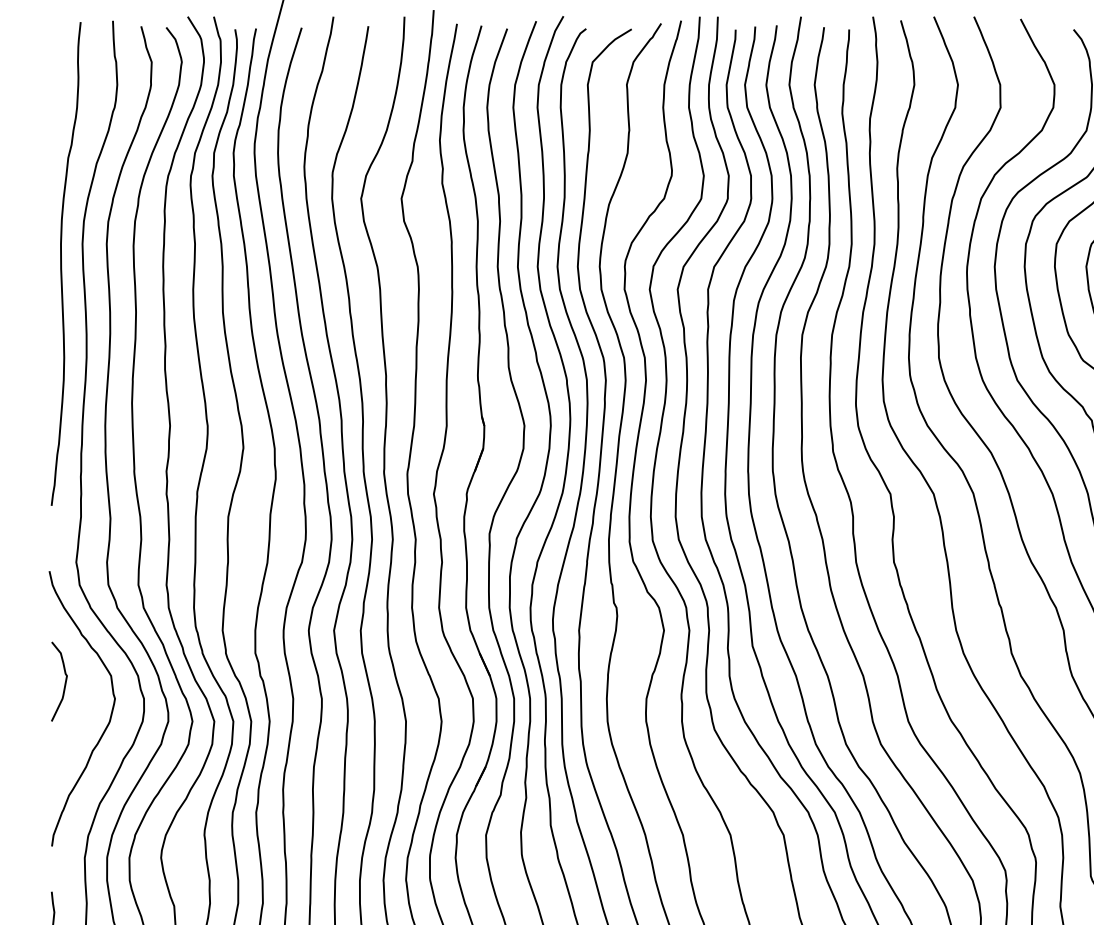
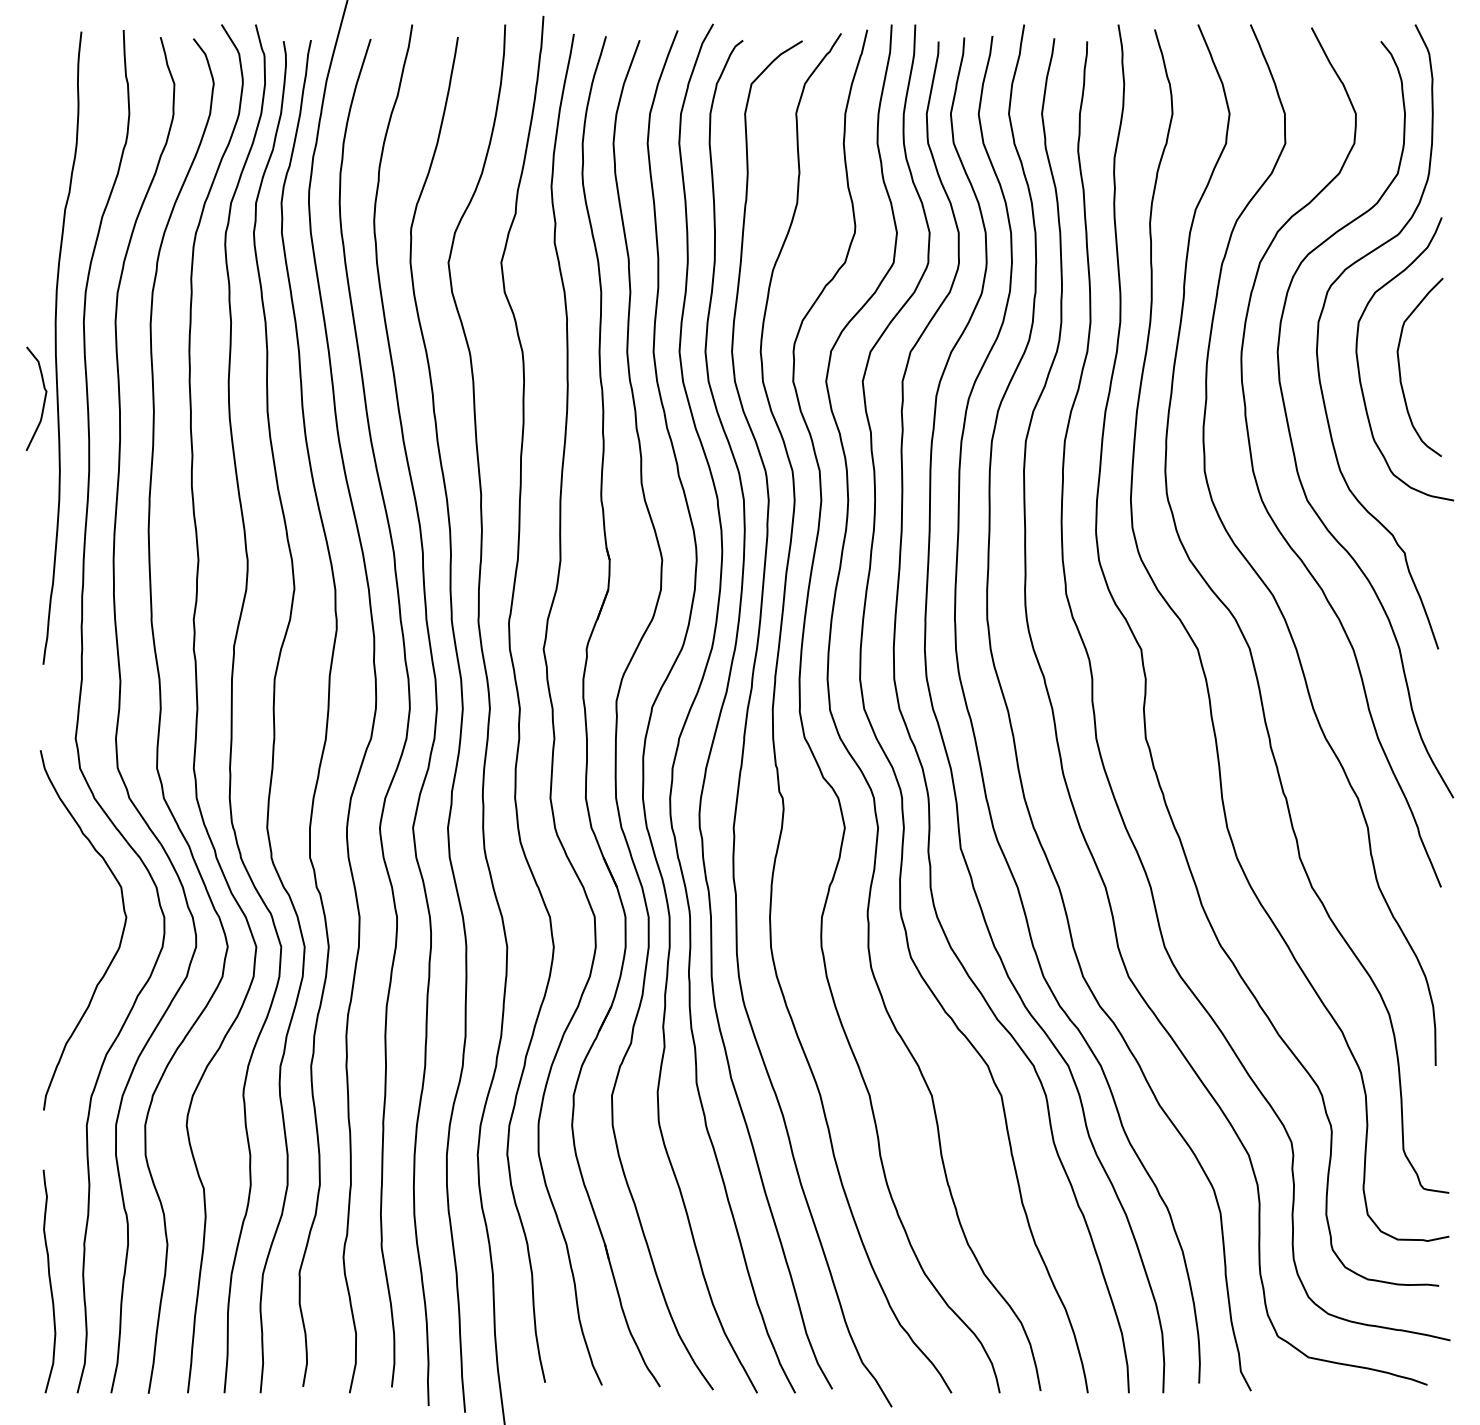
curve: (64, 682) -> (43, 400), moved

